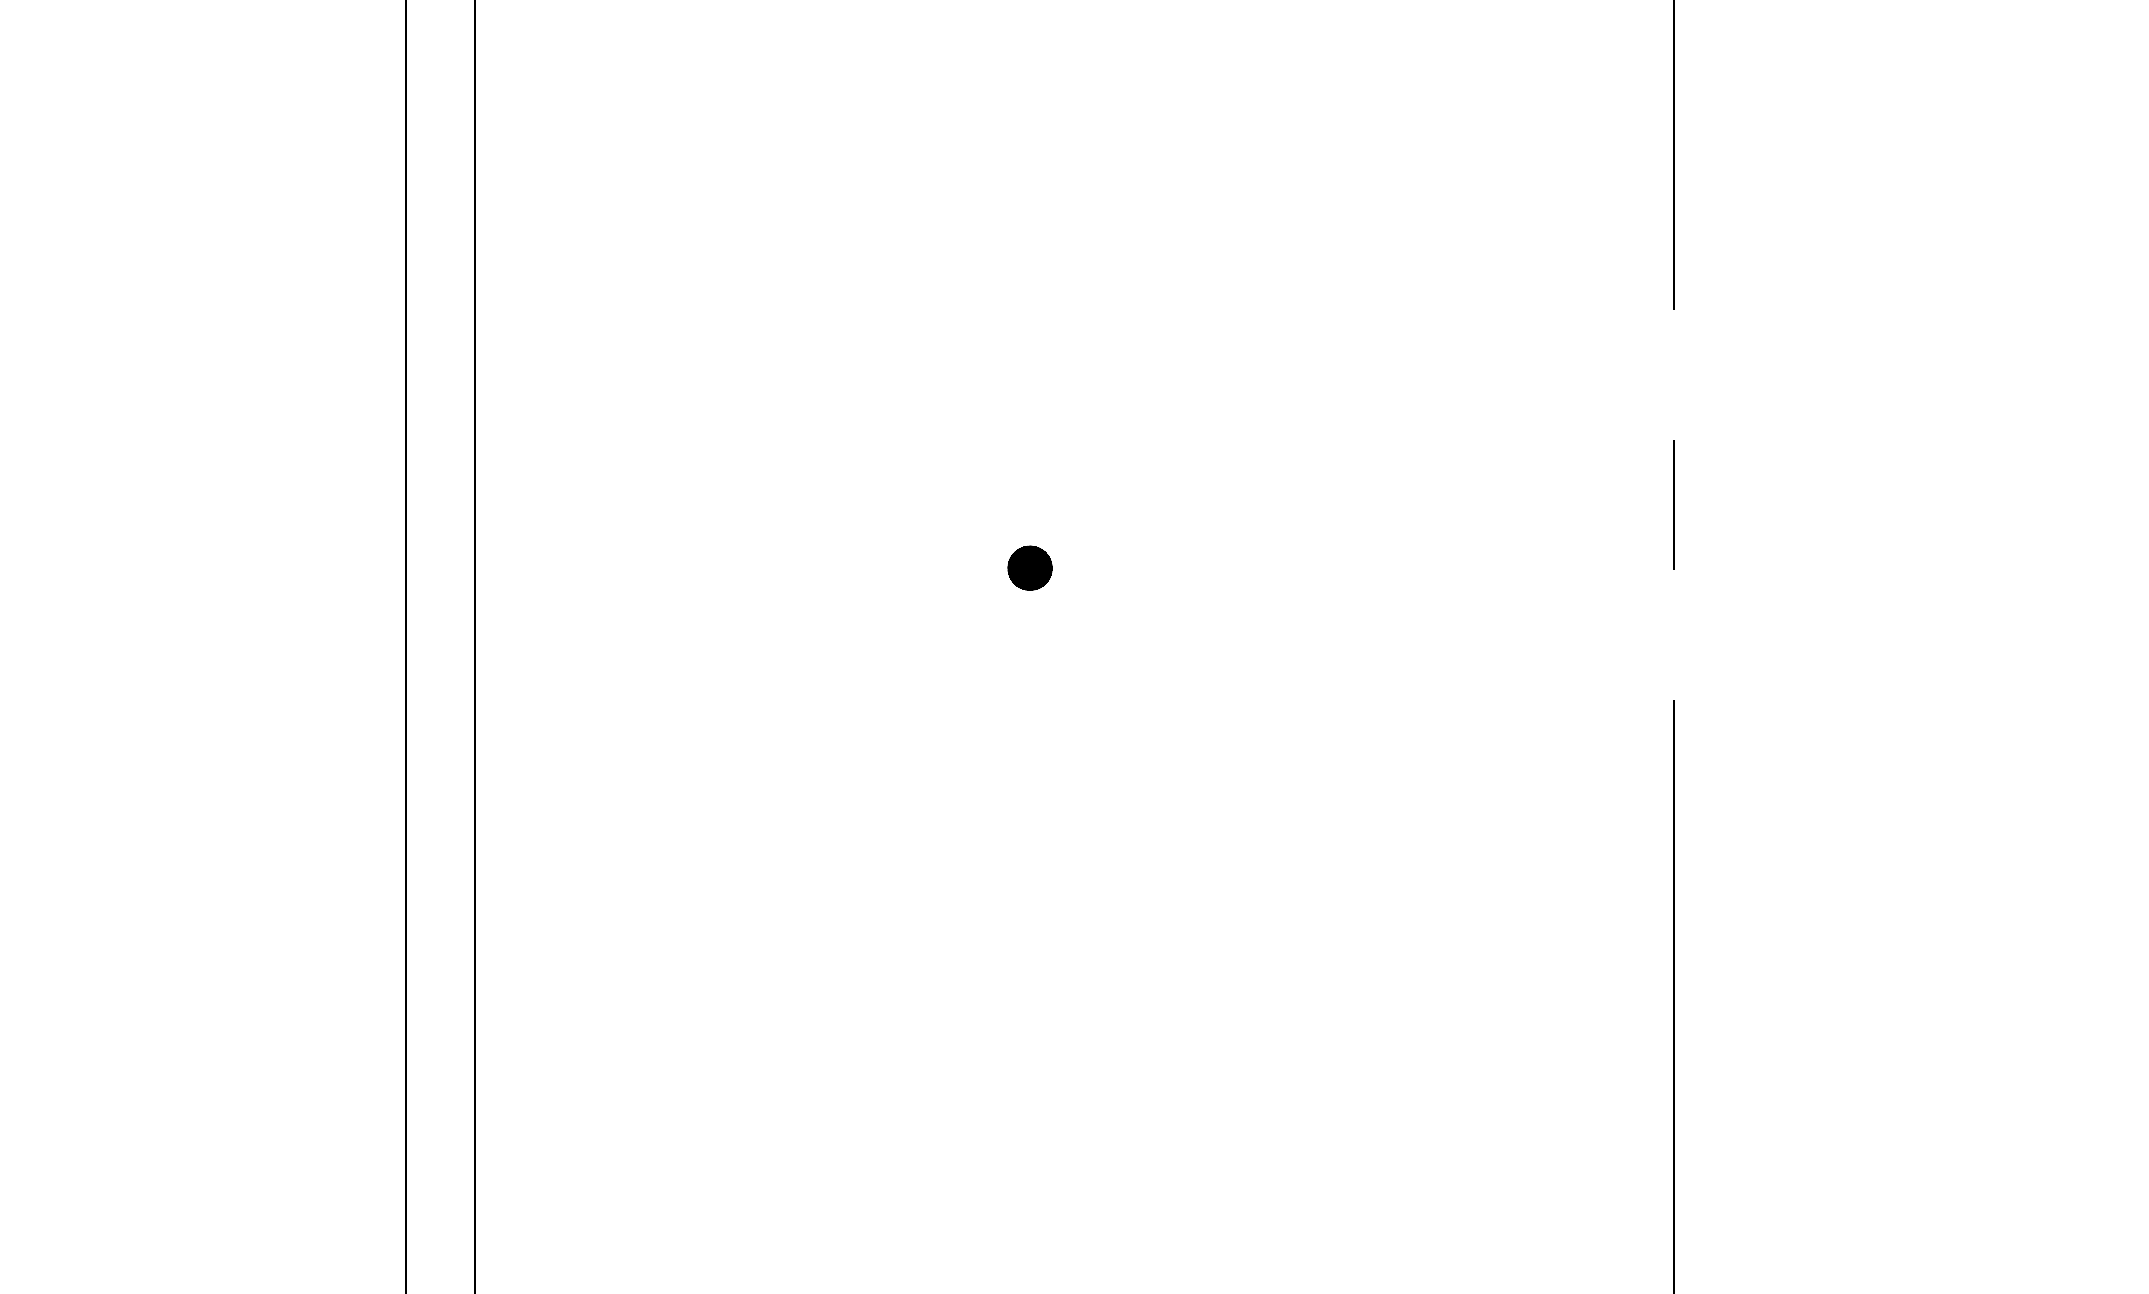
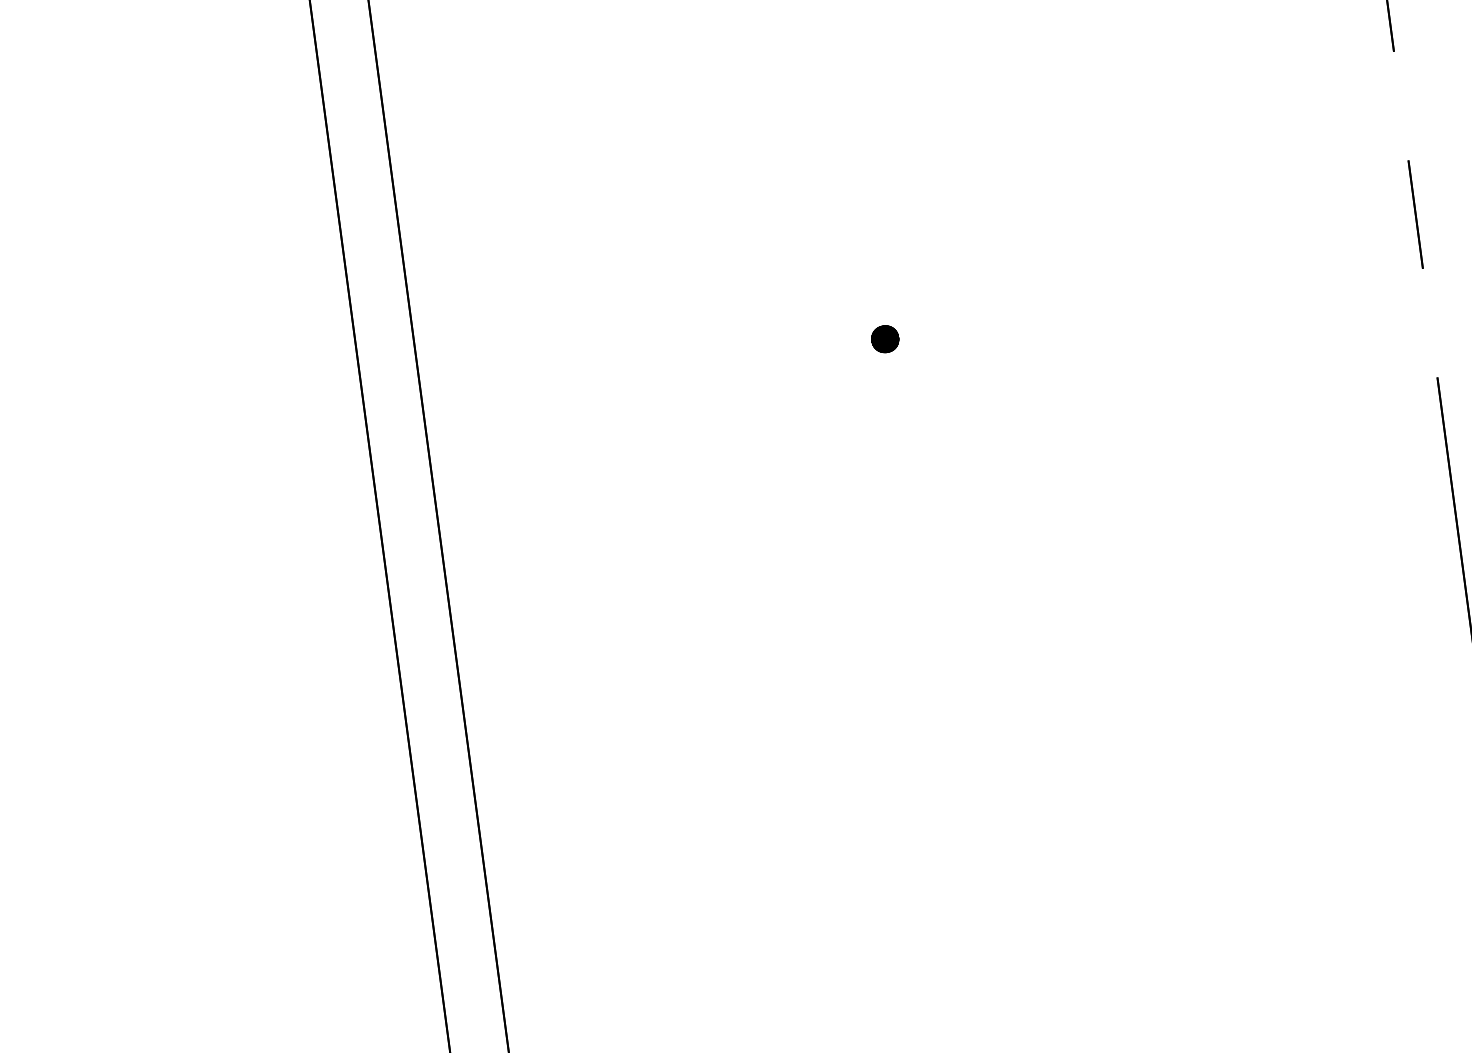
part: (1029, 567) -> (884, 338), size x0.71

